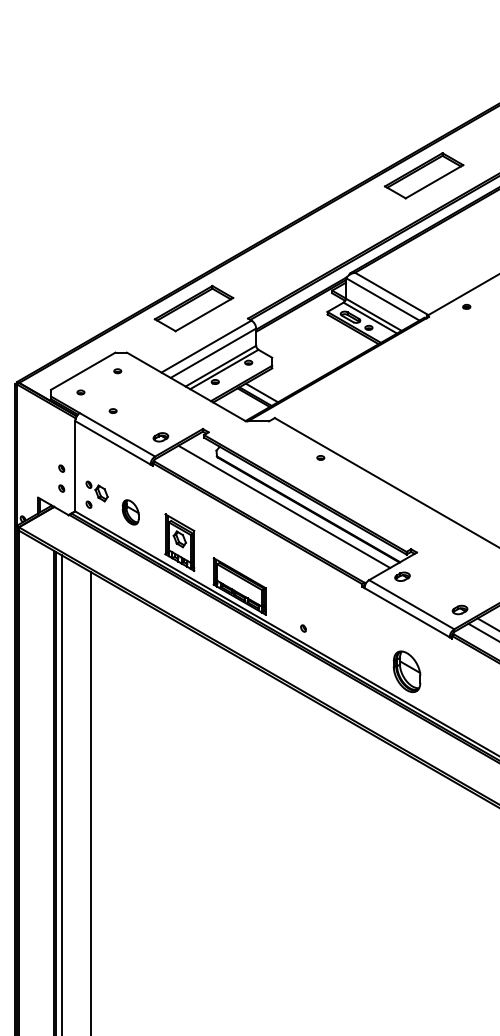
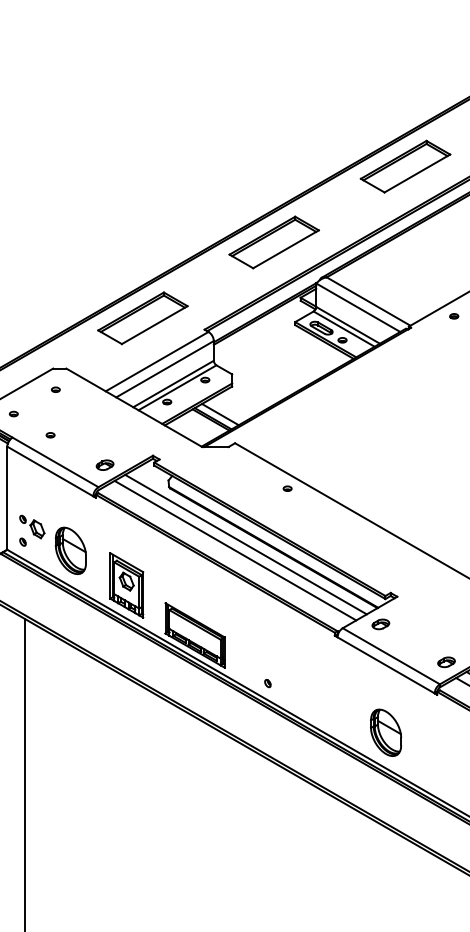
part: (308, 241) -> (273, 241), added
part: (130, 512) -> (70, 551), size x1.67
line: (275, 512) -> (235, 551), added

